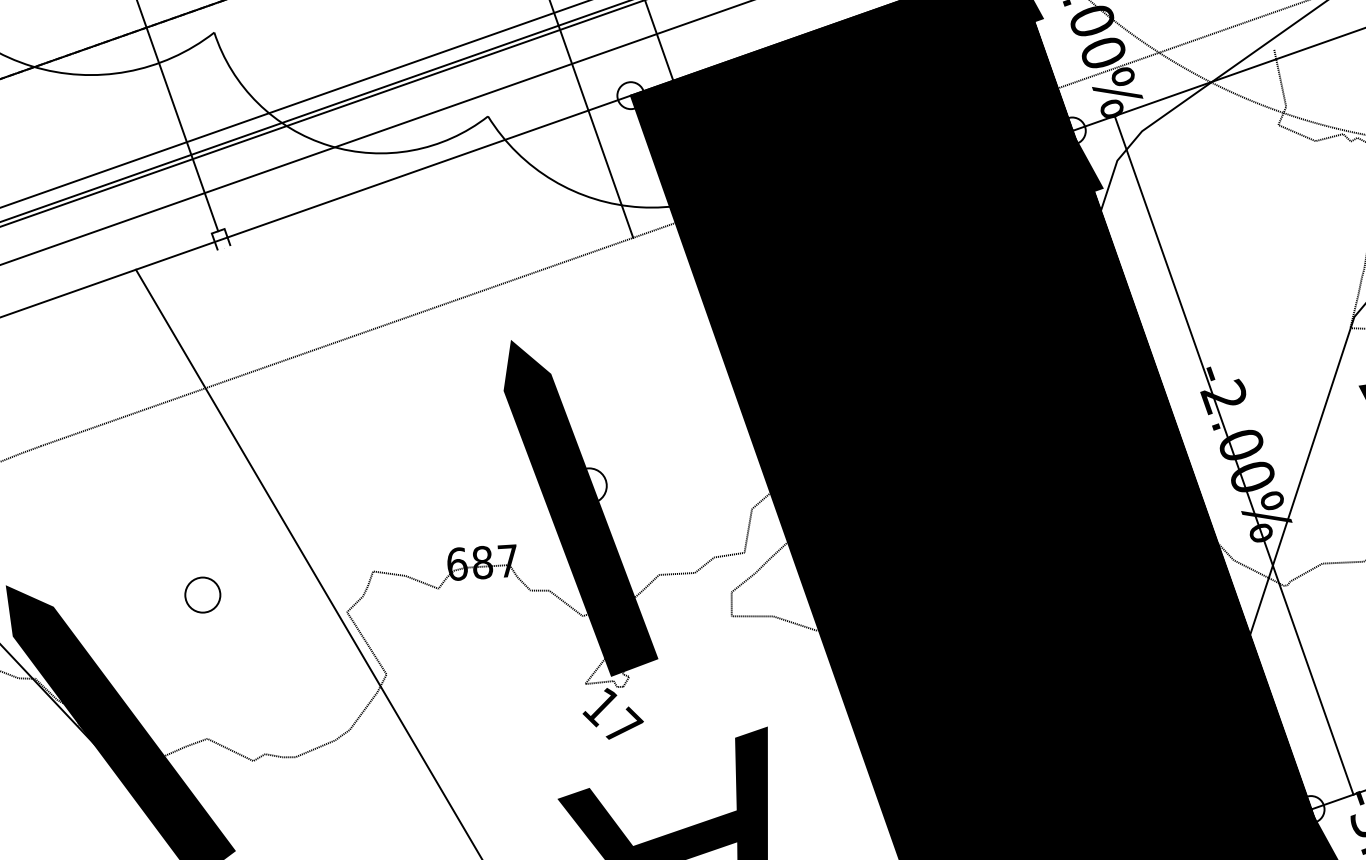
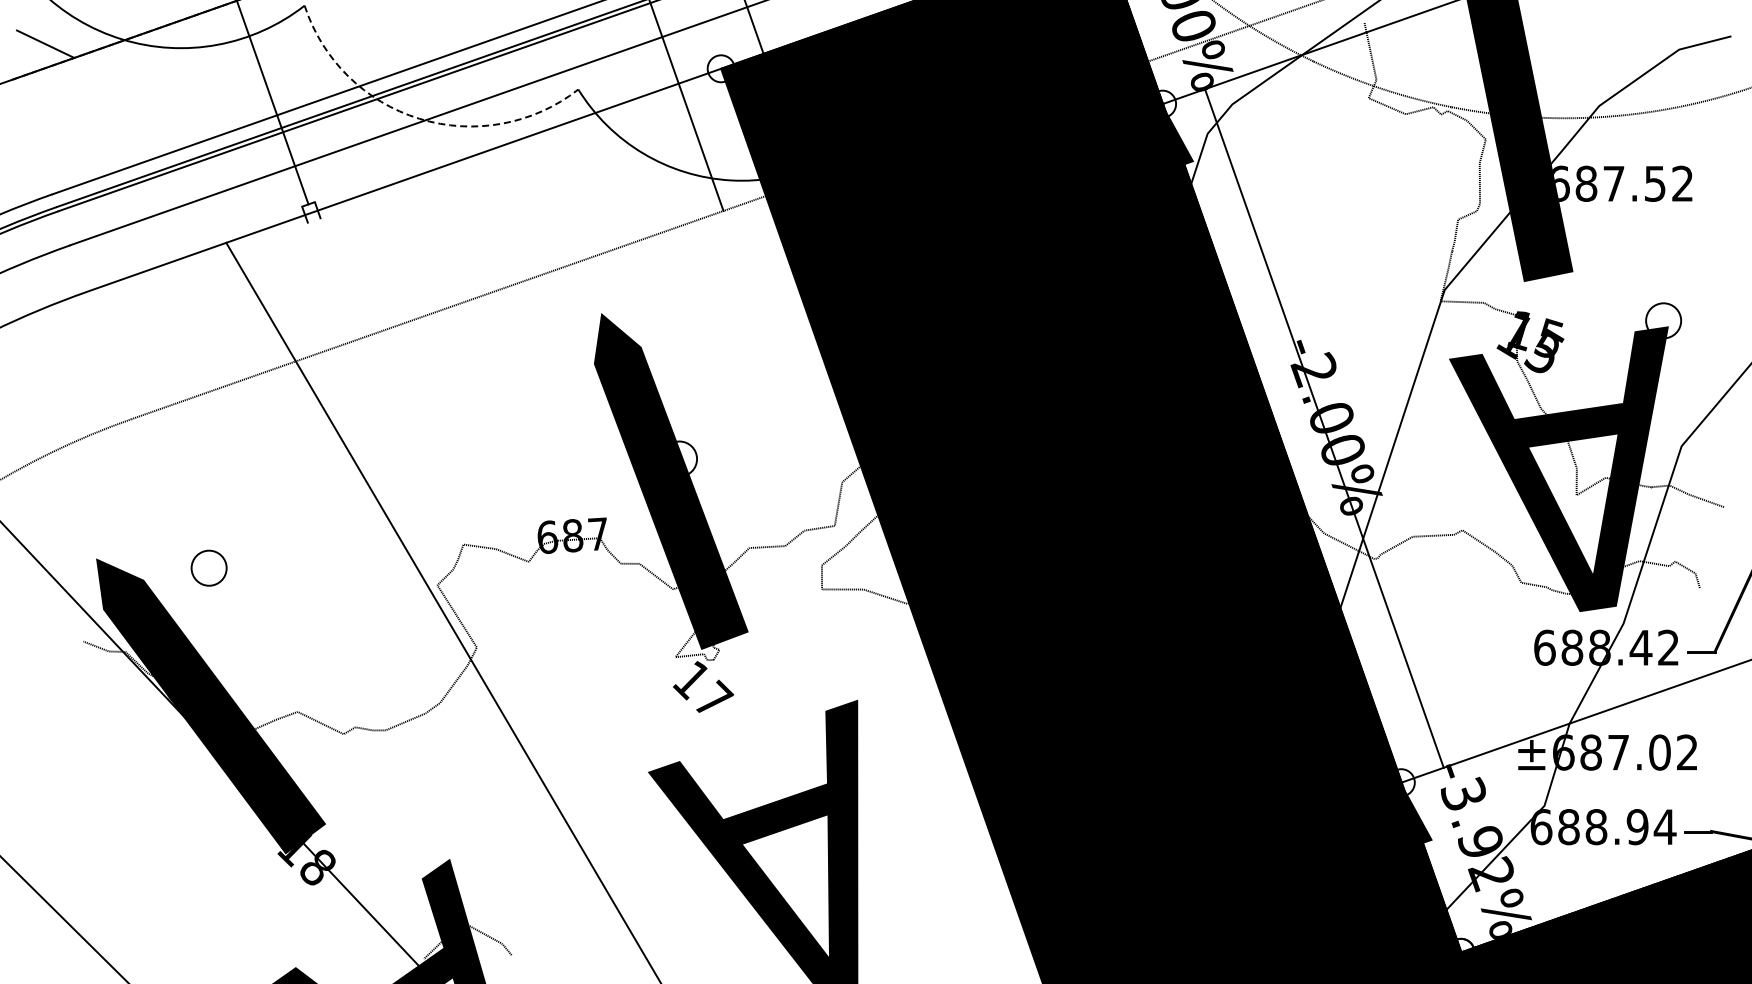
arc: (329, 145) -> (419, 118), solid -> dashed
circle: (202, 594) -> (208, 567), moved

